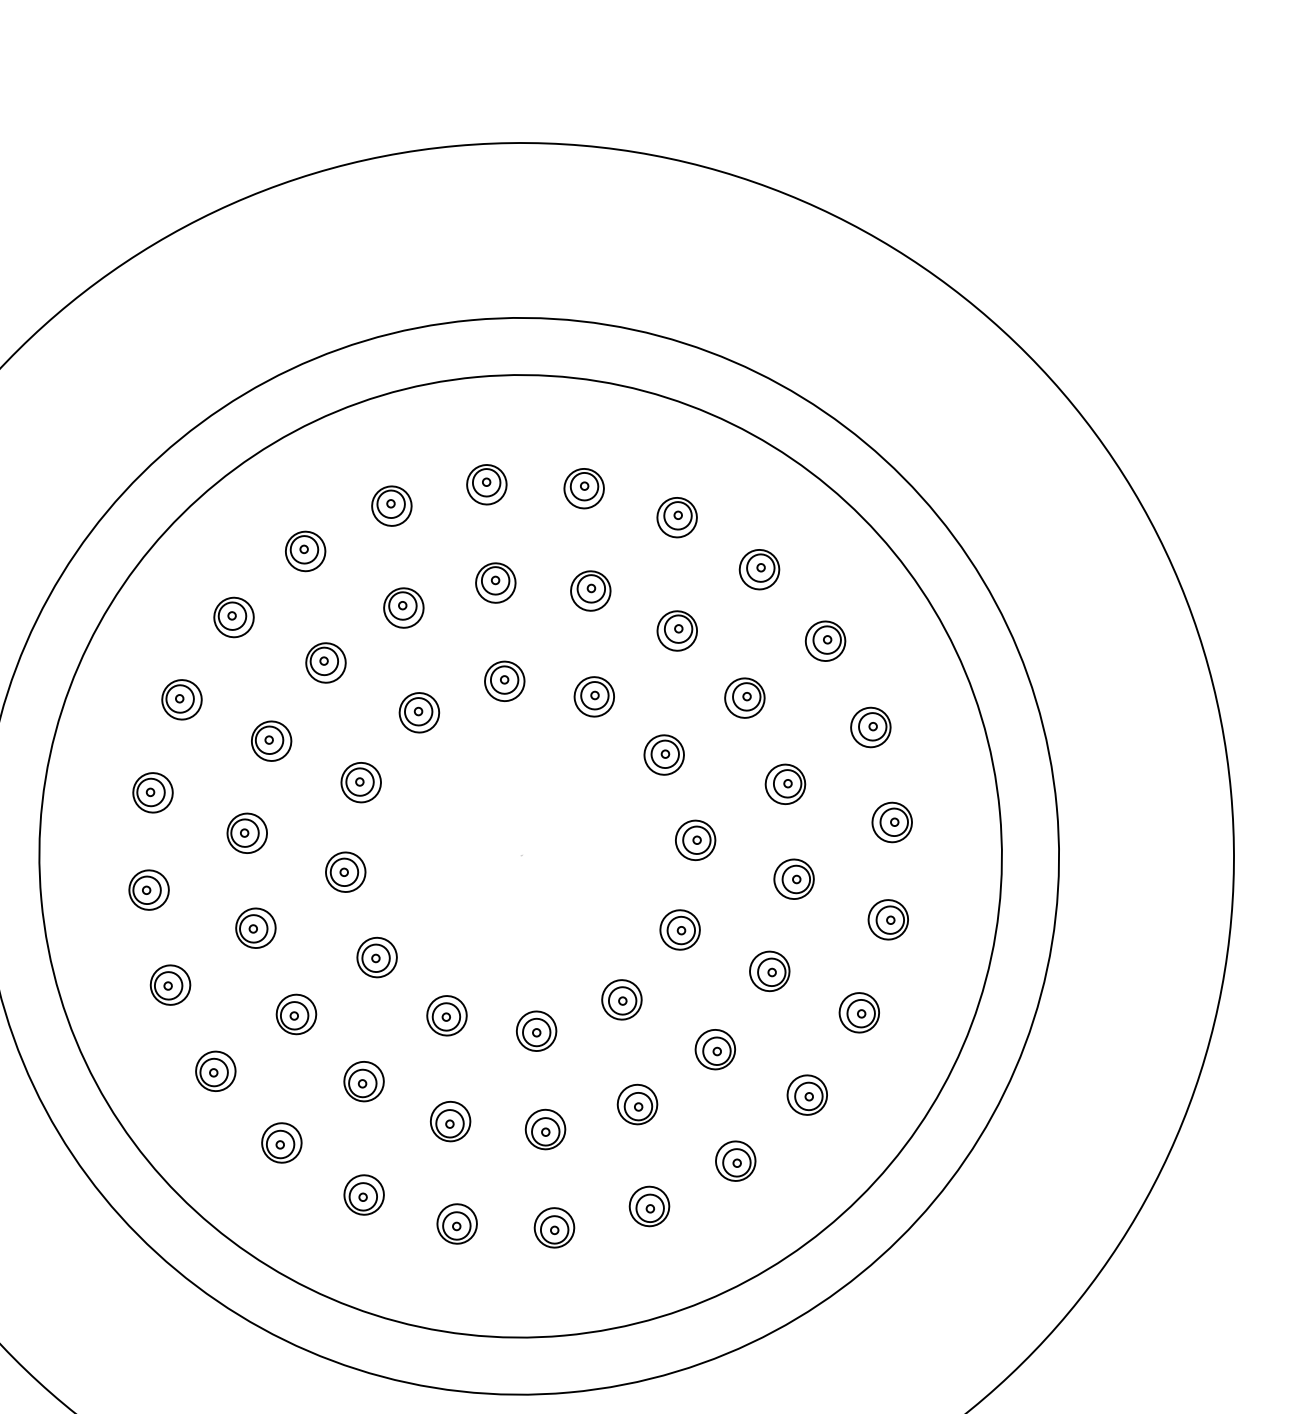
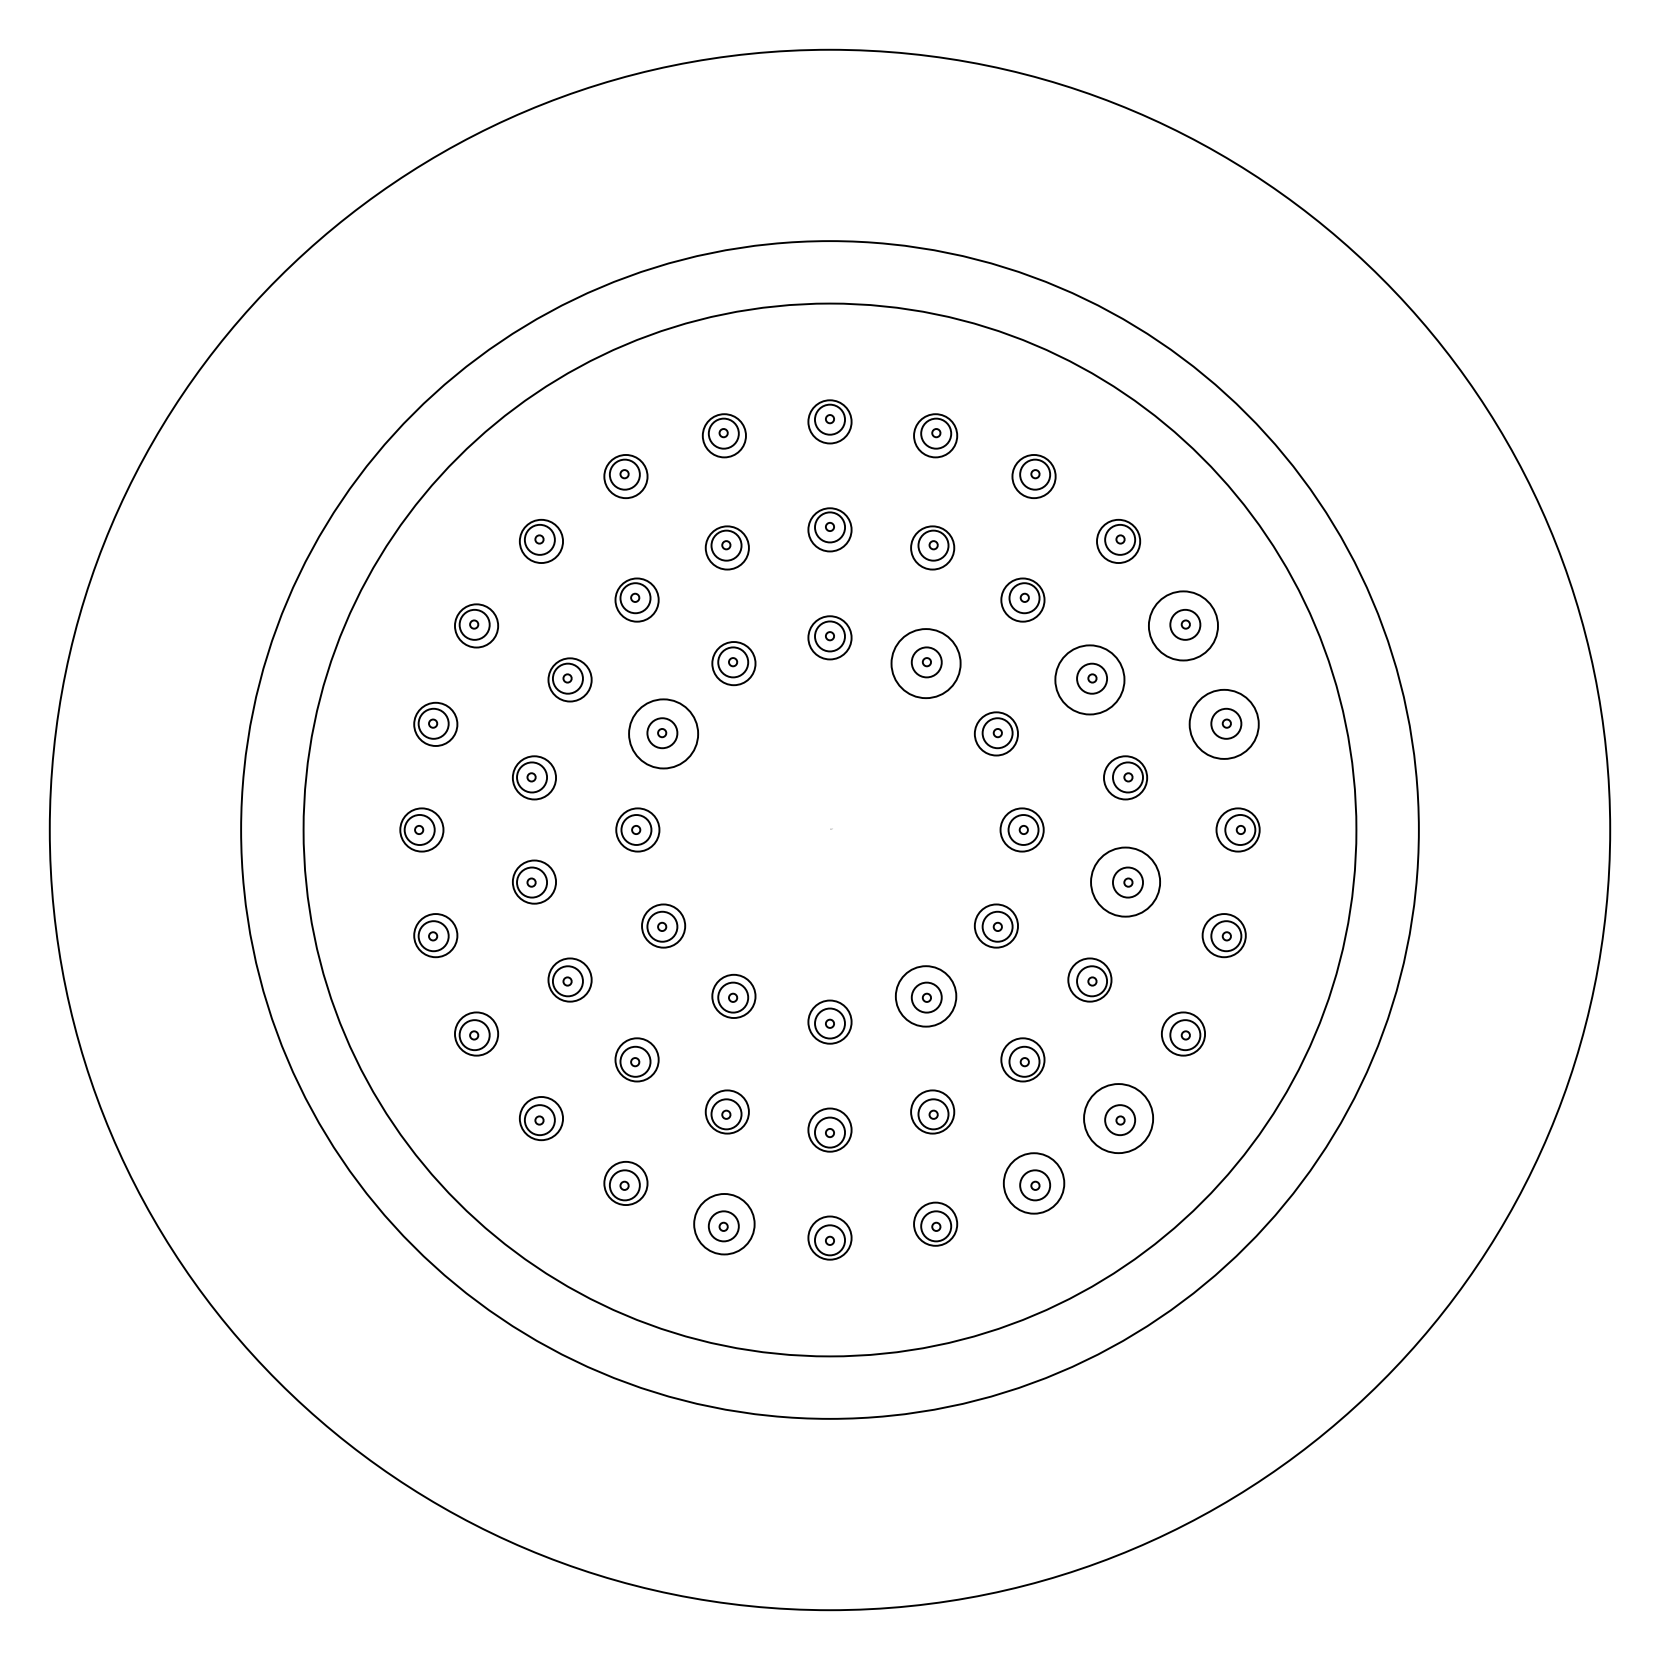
circle: (825, 640) -> (1183, 625), size x1.6
circle: (593, 696) -> (925, 663), size x1.6
circle: (744, 697) -> (1089, 679), size x1.6
circle: (870, 726) -> (1223, 723), size x1.6
circle: (361, 782) -> (663, 733), size x1.6
circle: (793, 878) -> (1125, 881), size x1.6
circle: (621, 1000) -> (925, 996), size x1.4
circle: (807, 1095) -> (1118, 1118), size x1.6
circle: (735, 1161) -> (1033, 1183), size x1.4
circle: (456, 1223) -> (723, 1223), size x1.4

